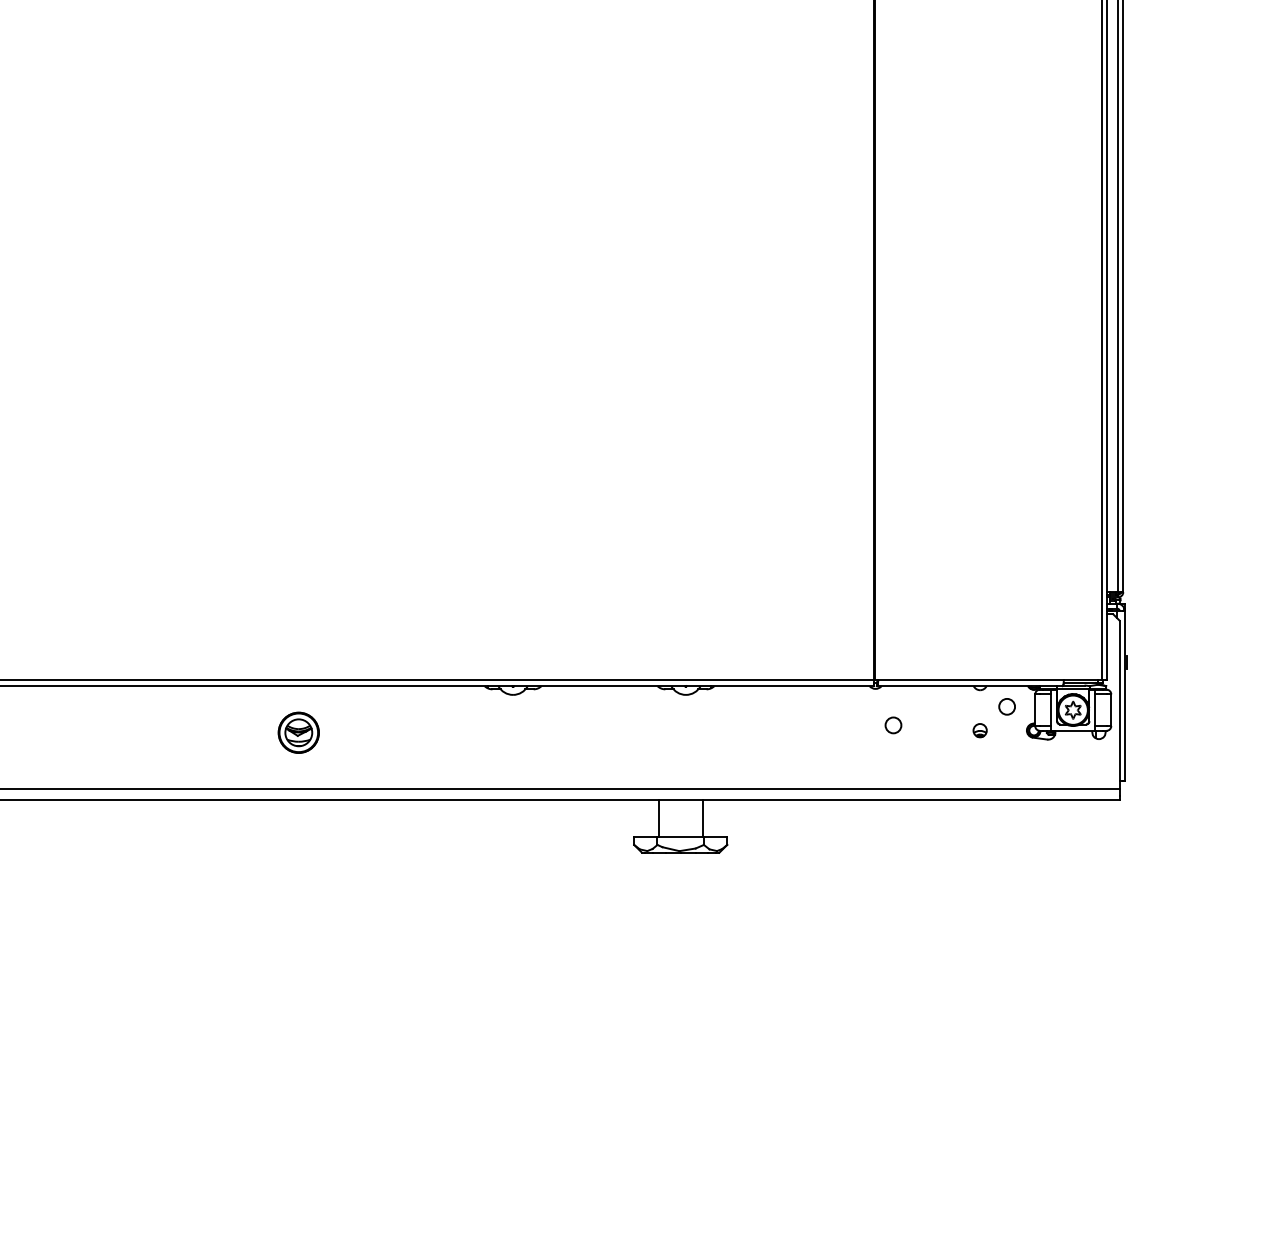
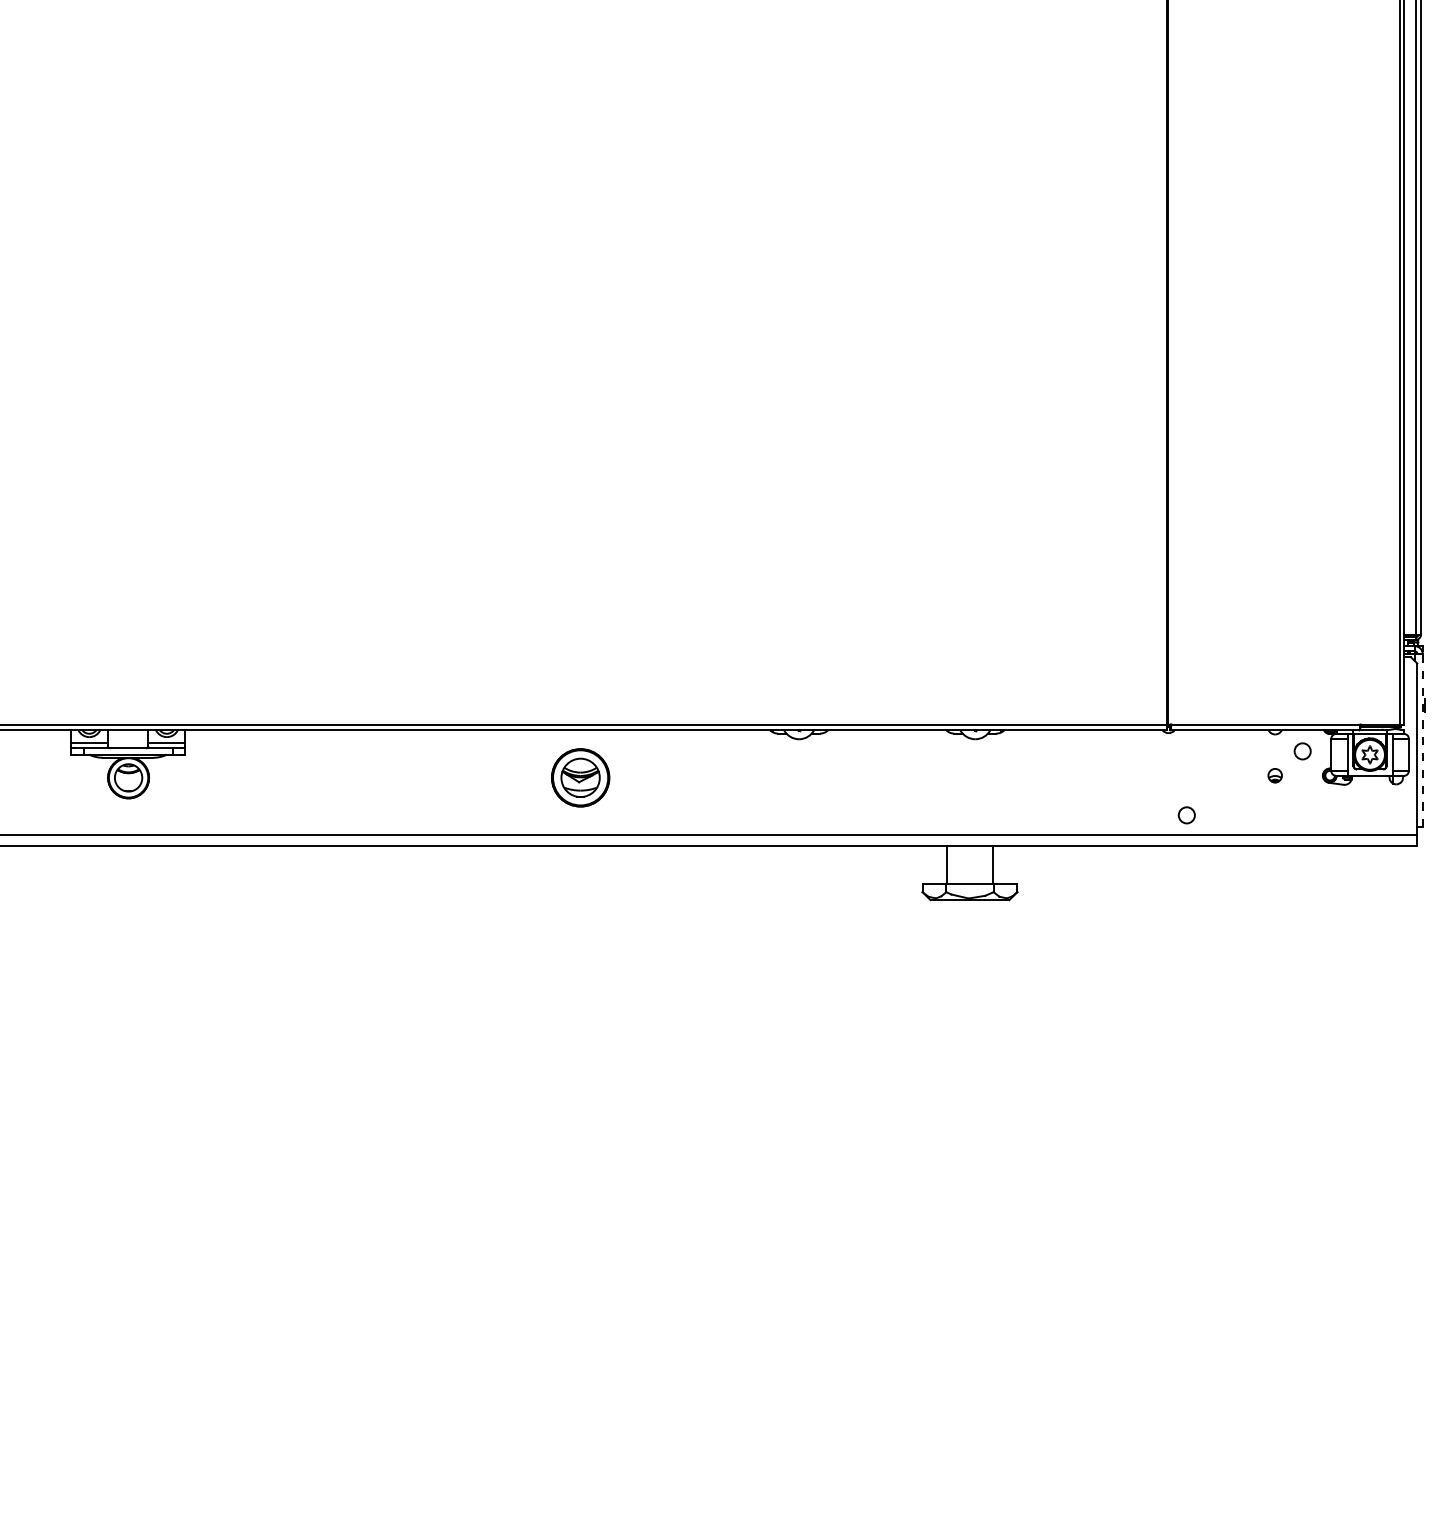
line: (1124, 696) -> (1422, 740), solid -> dashed
circle: (893, 725) -> (1186, 815), moved
part: (298, 732) -> (580, 777), size x1.4

